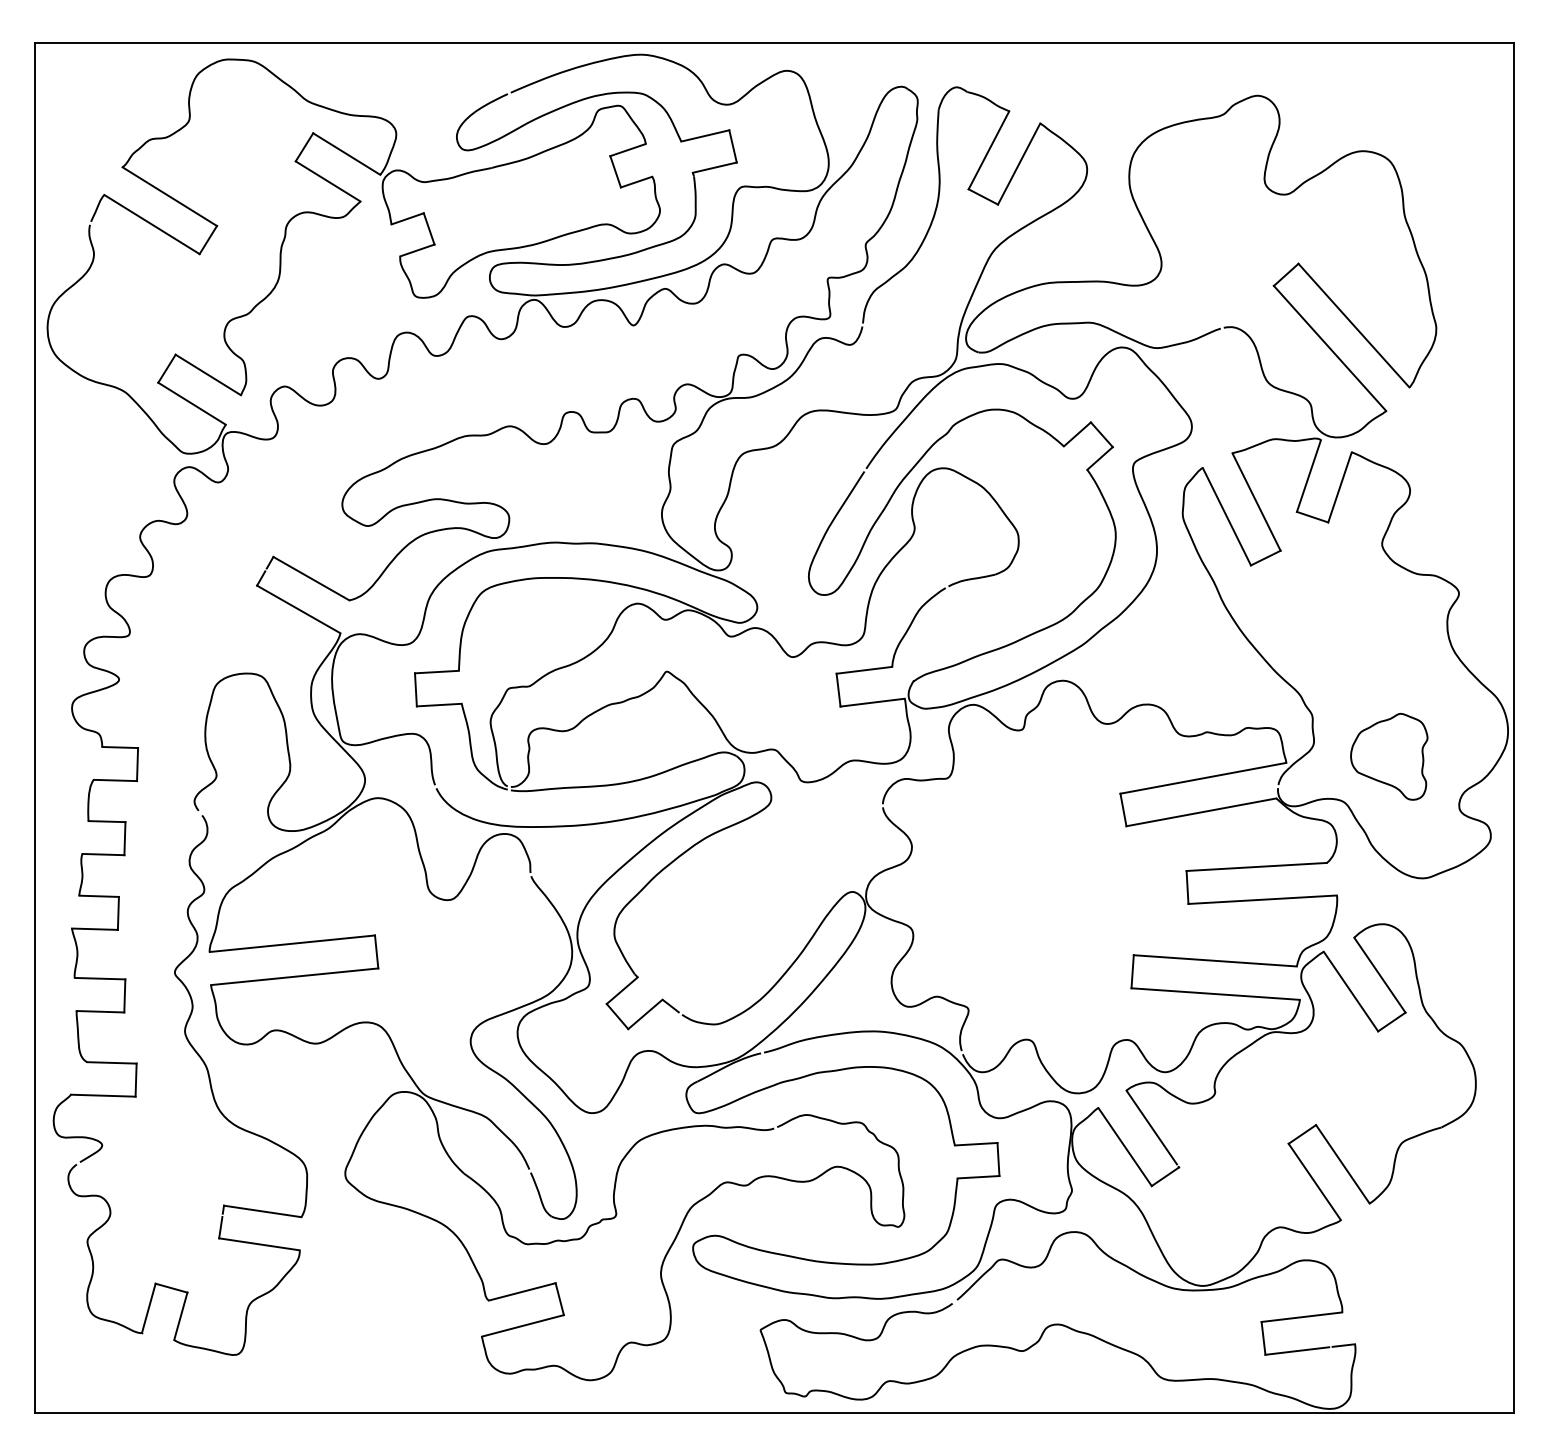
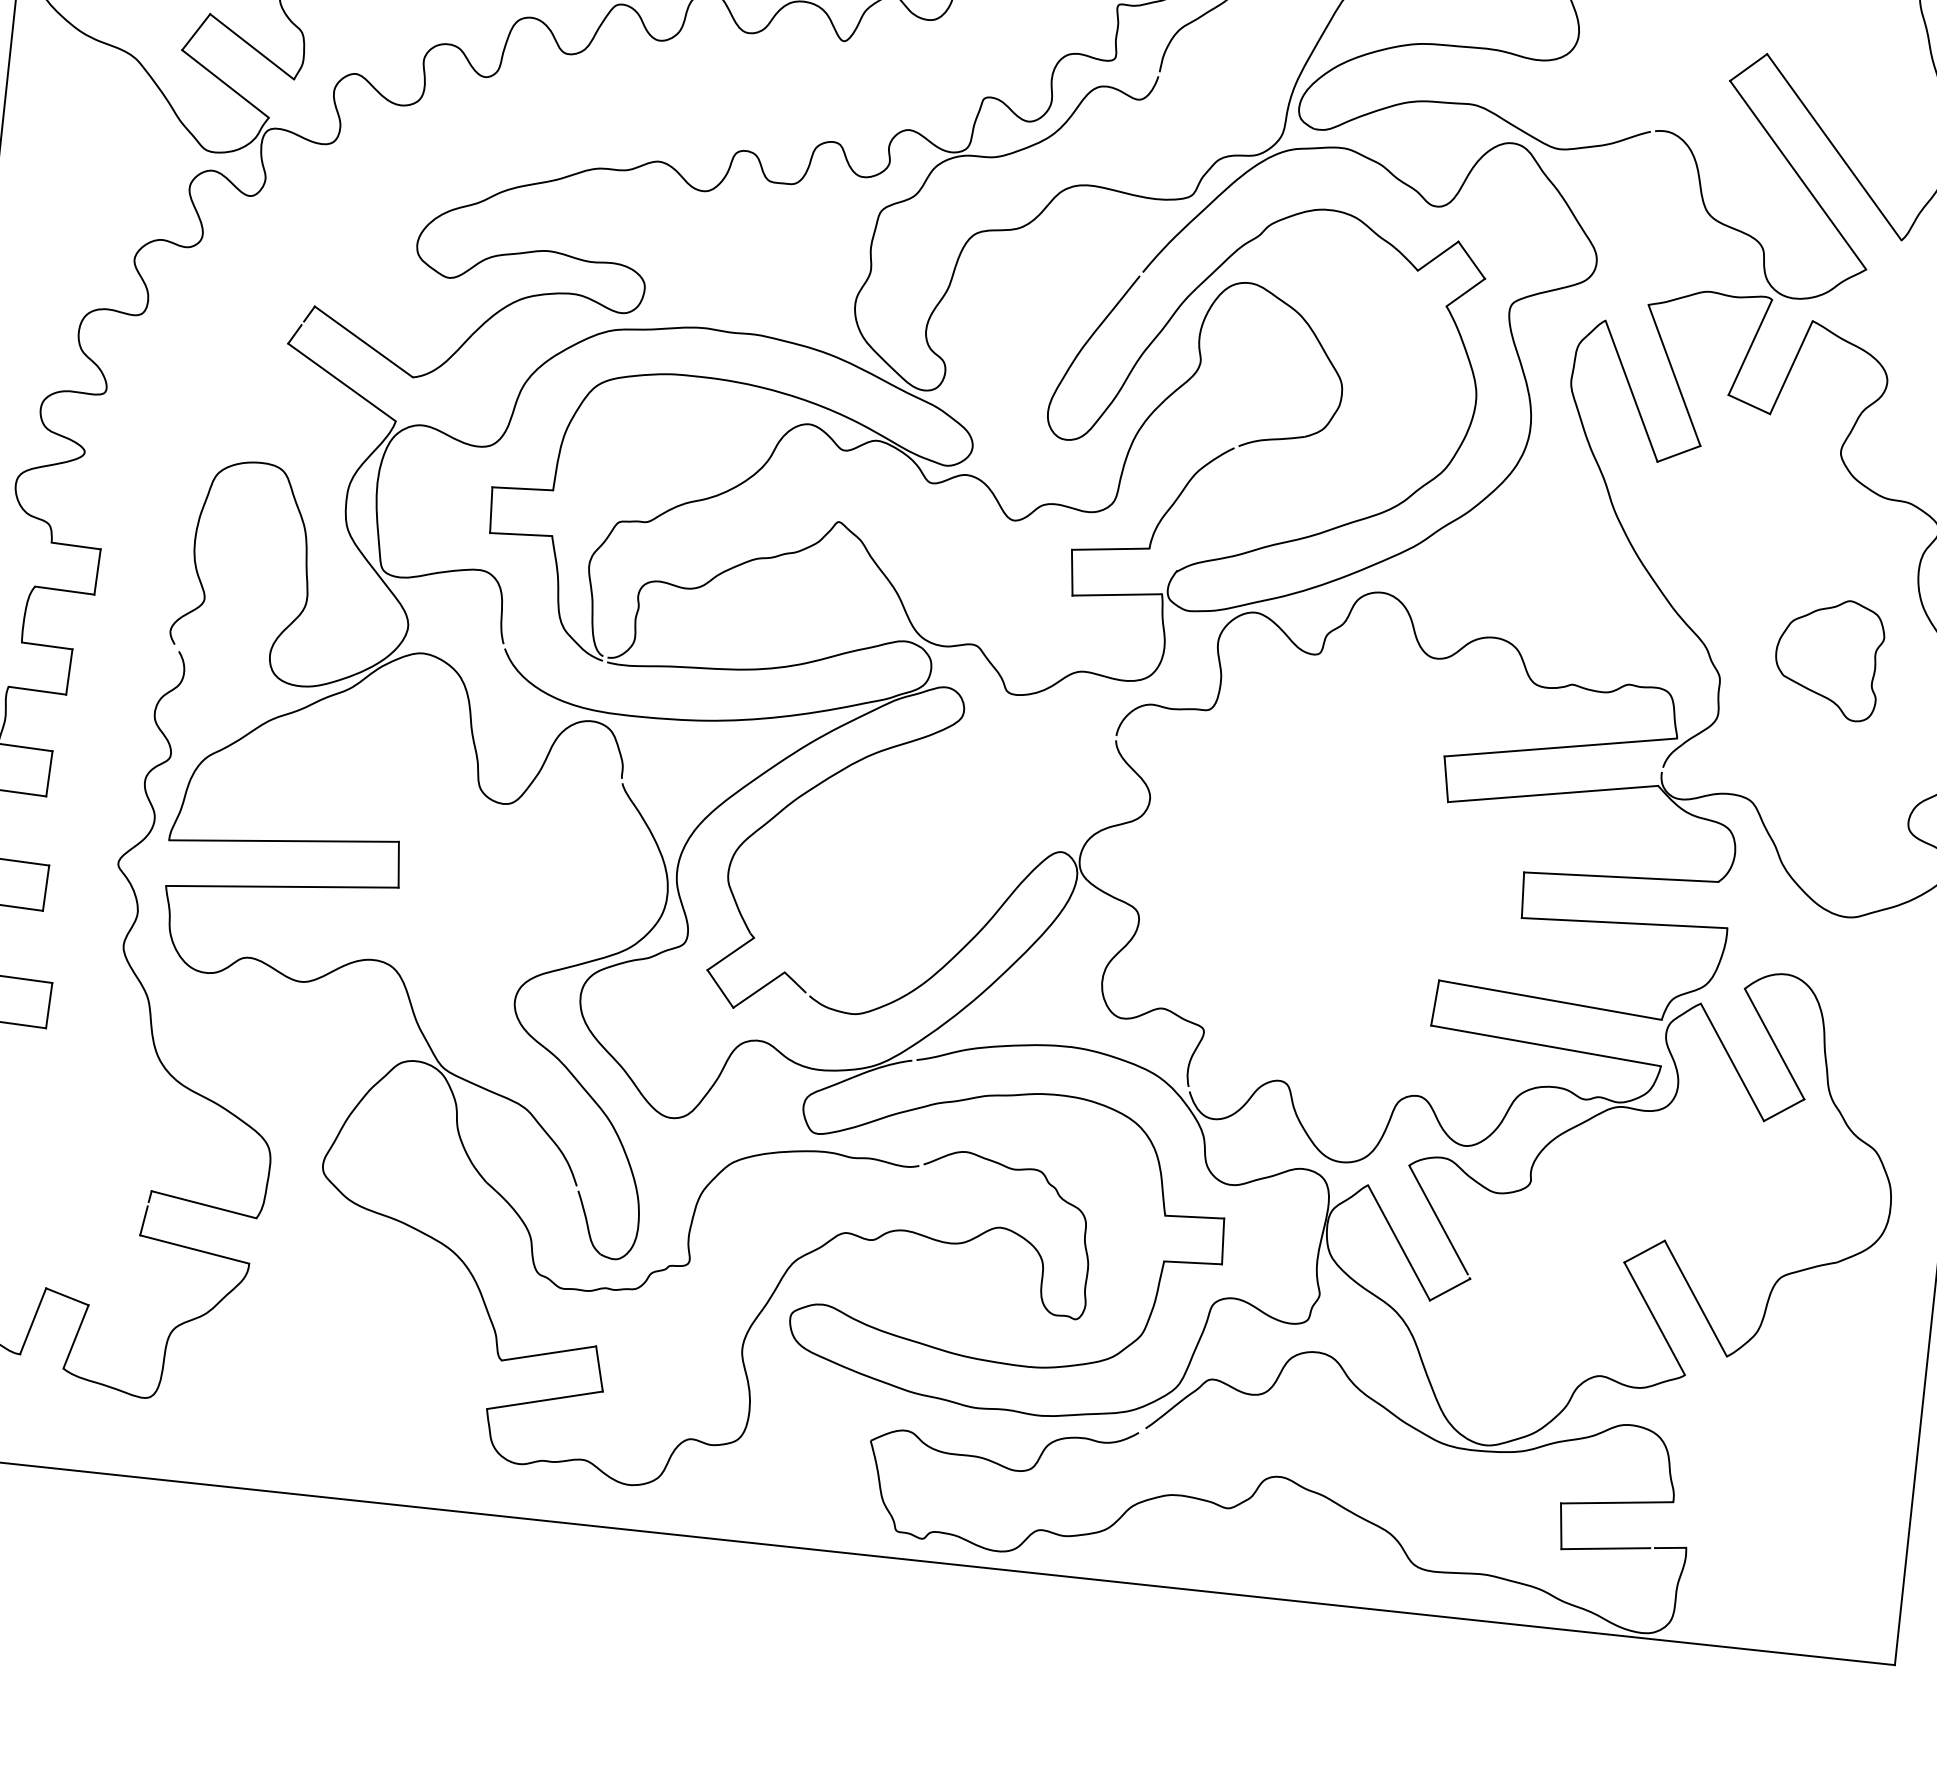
part: (1389, 756) -> (1829, 658), moved

